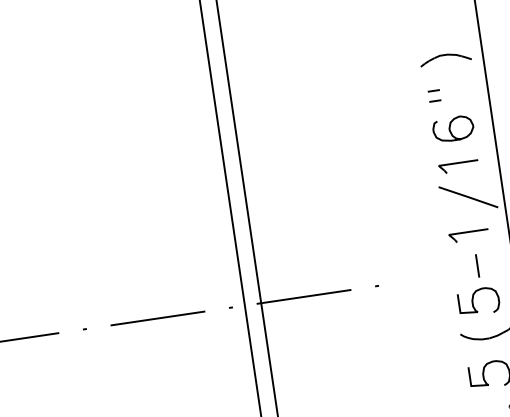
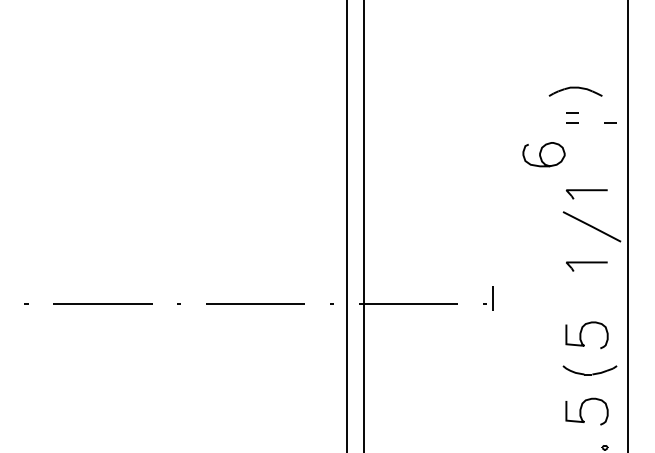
part: (445, 58) -> (575, 91), moved
line: (471, 94) -> (610, 122), added
curve: (450, 128) -> (541, 153), moved
line: (477, 265) -> (492, 298), moved

